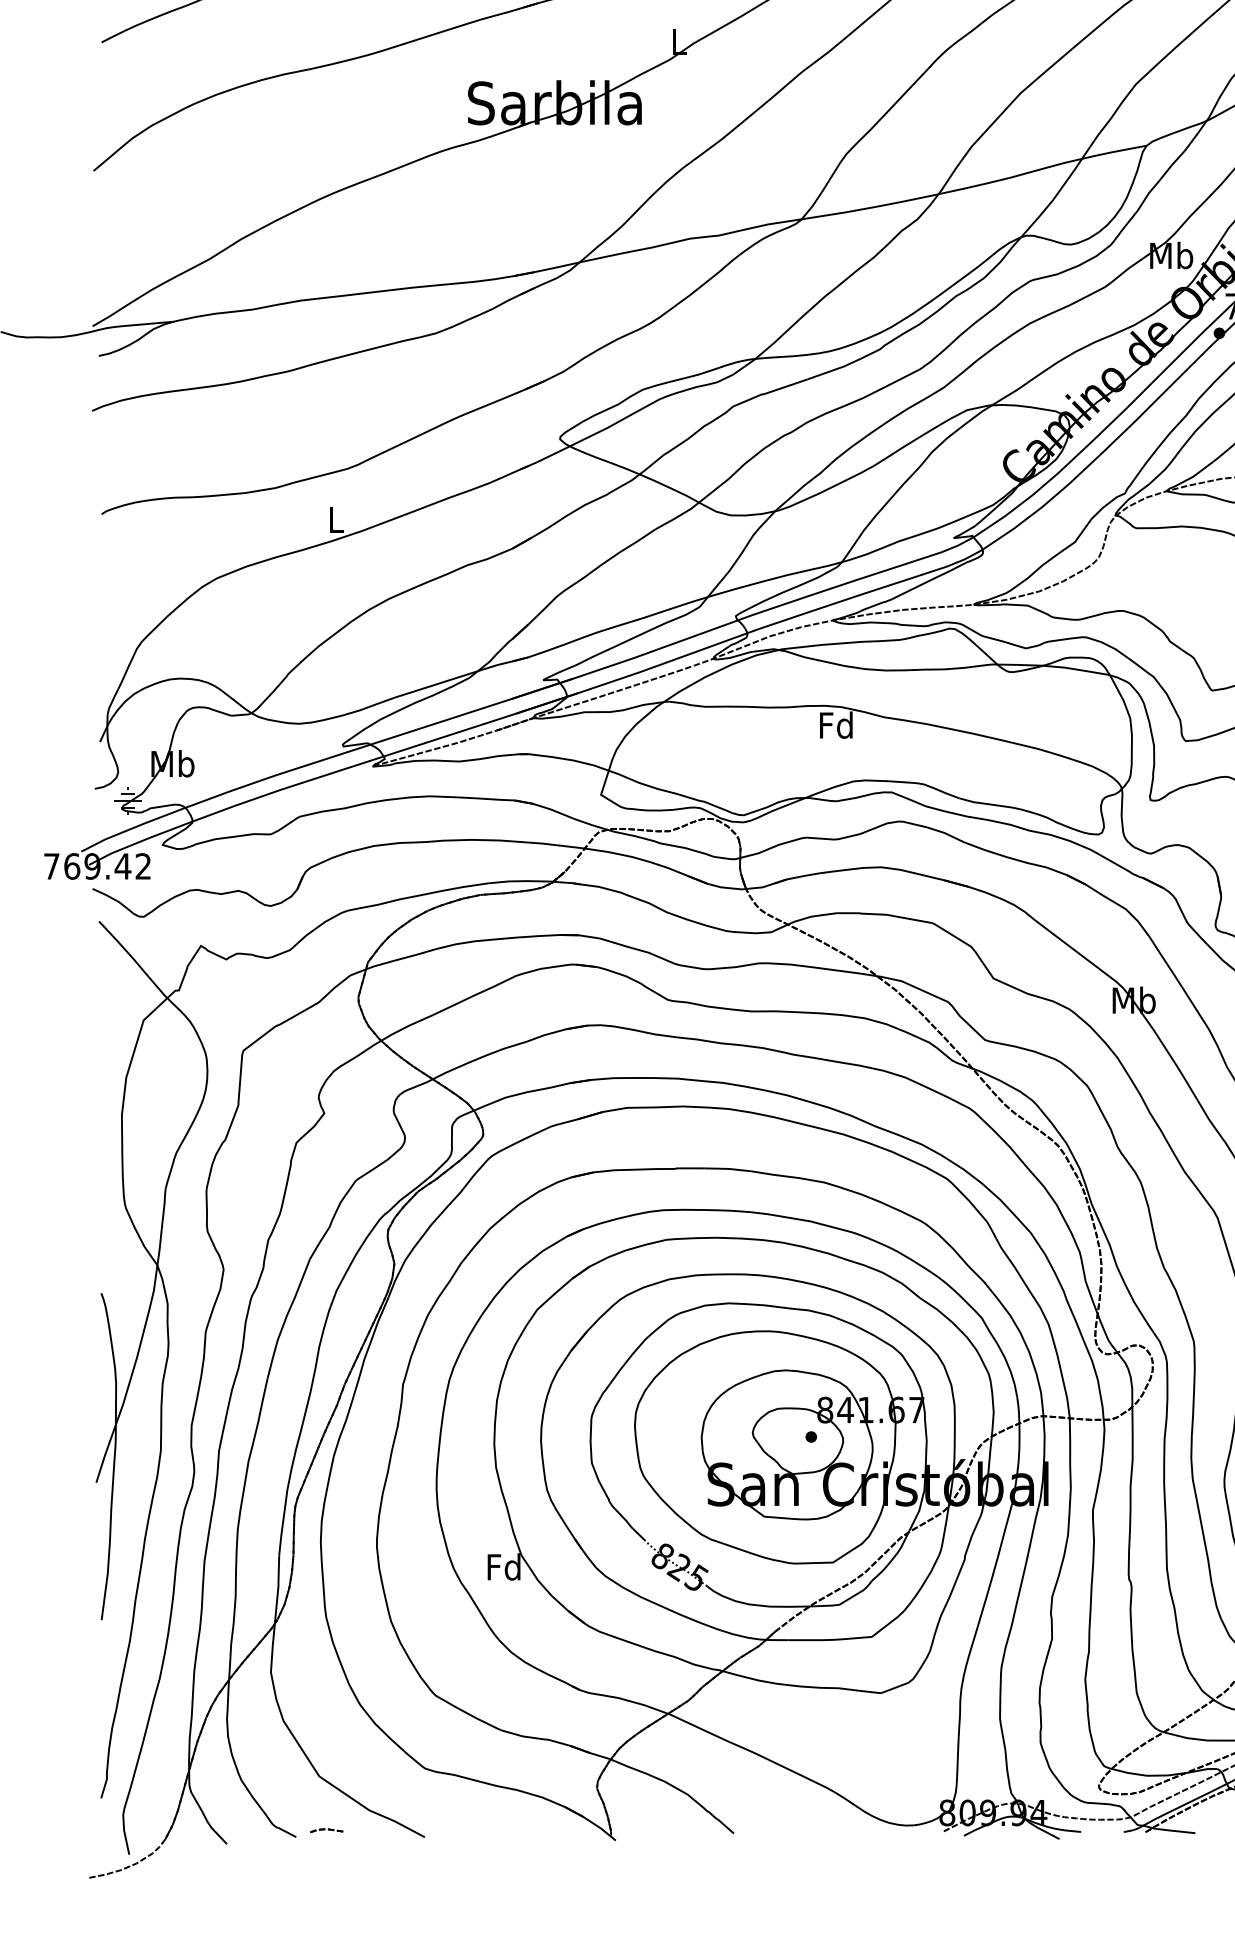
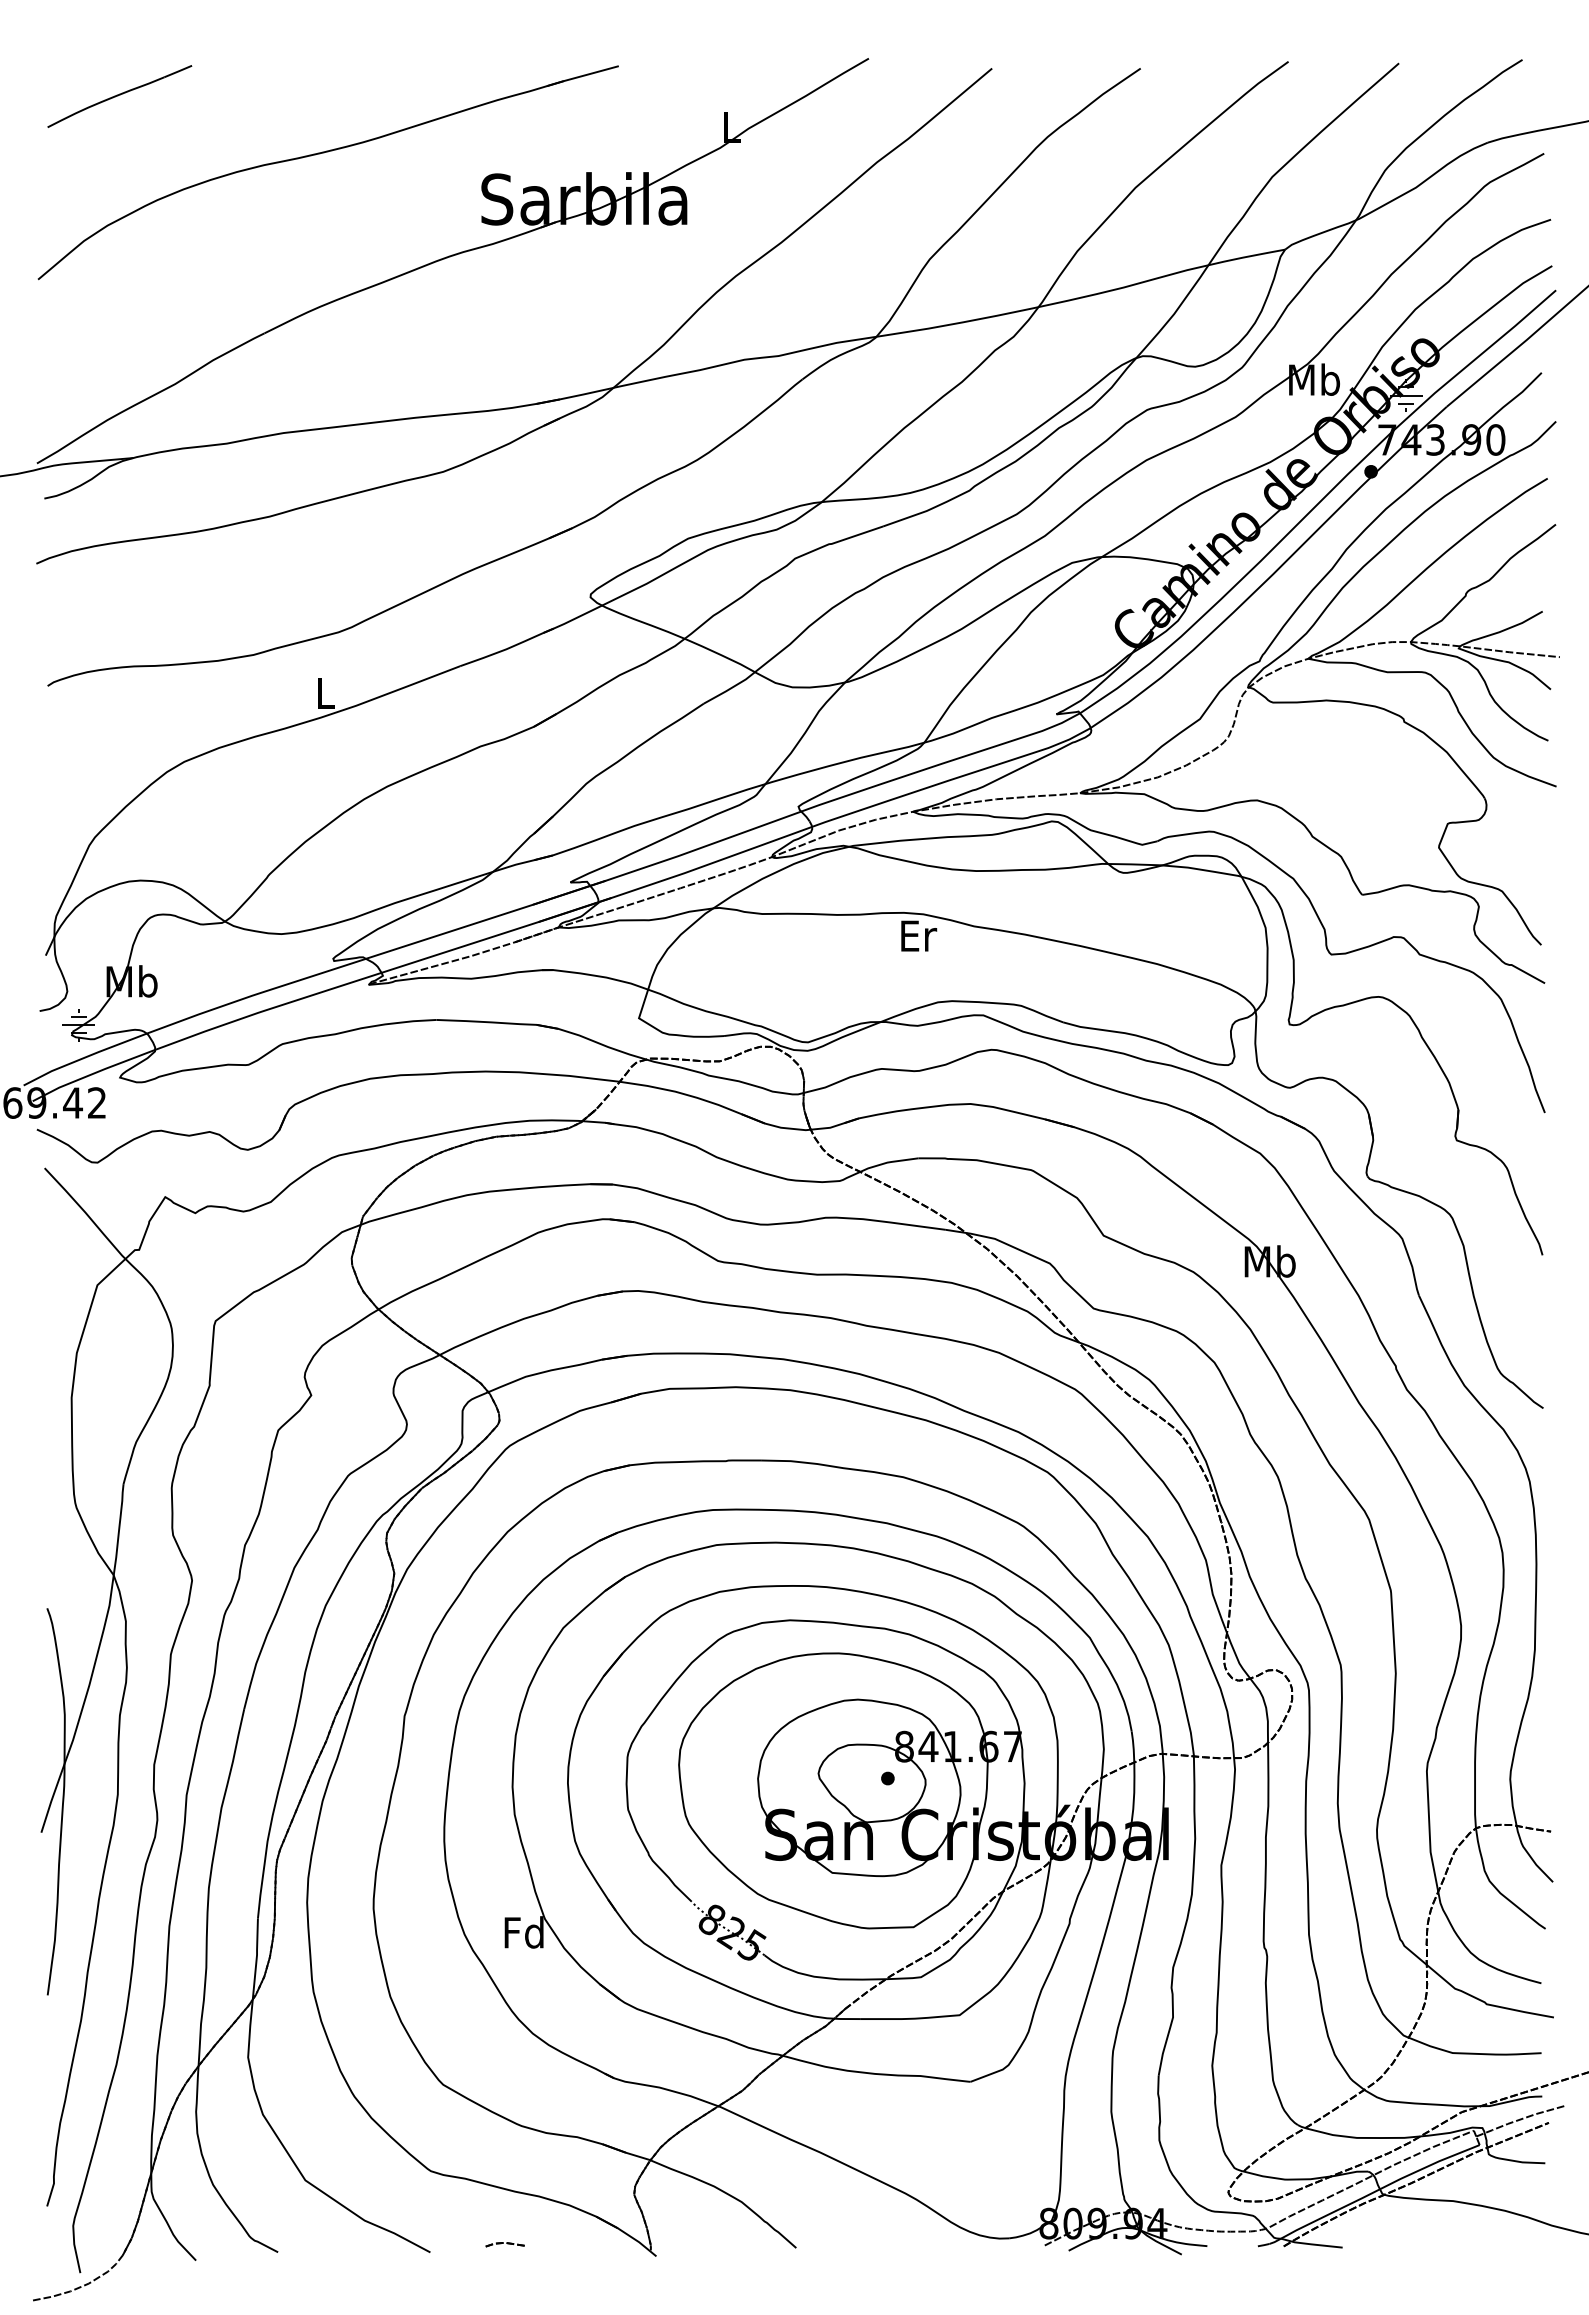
text: (836, 724) -> (917, 935), Fd -> Er
part: (326, 1830) -> (504, 2244), moved

